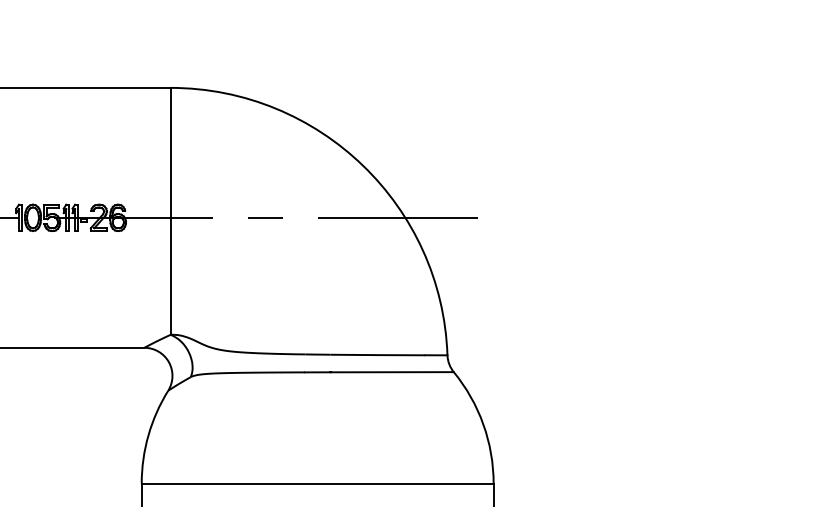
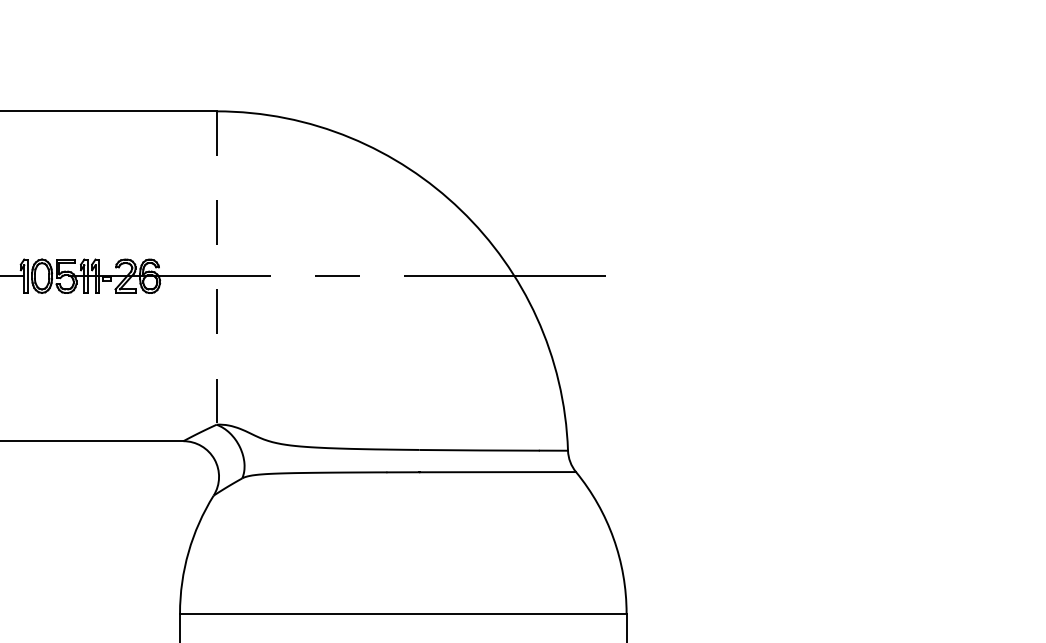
line: (170, 211) -> (216, 268), solid -> dashed

